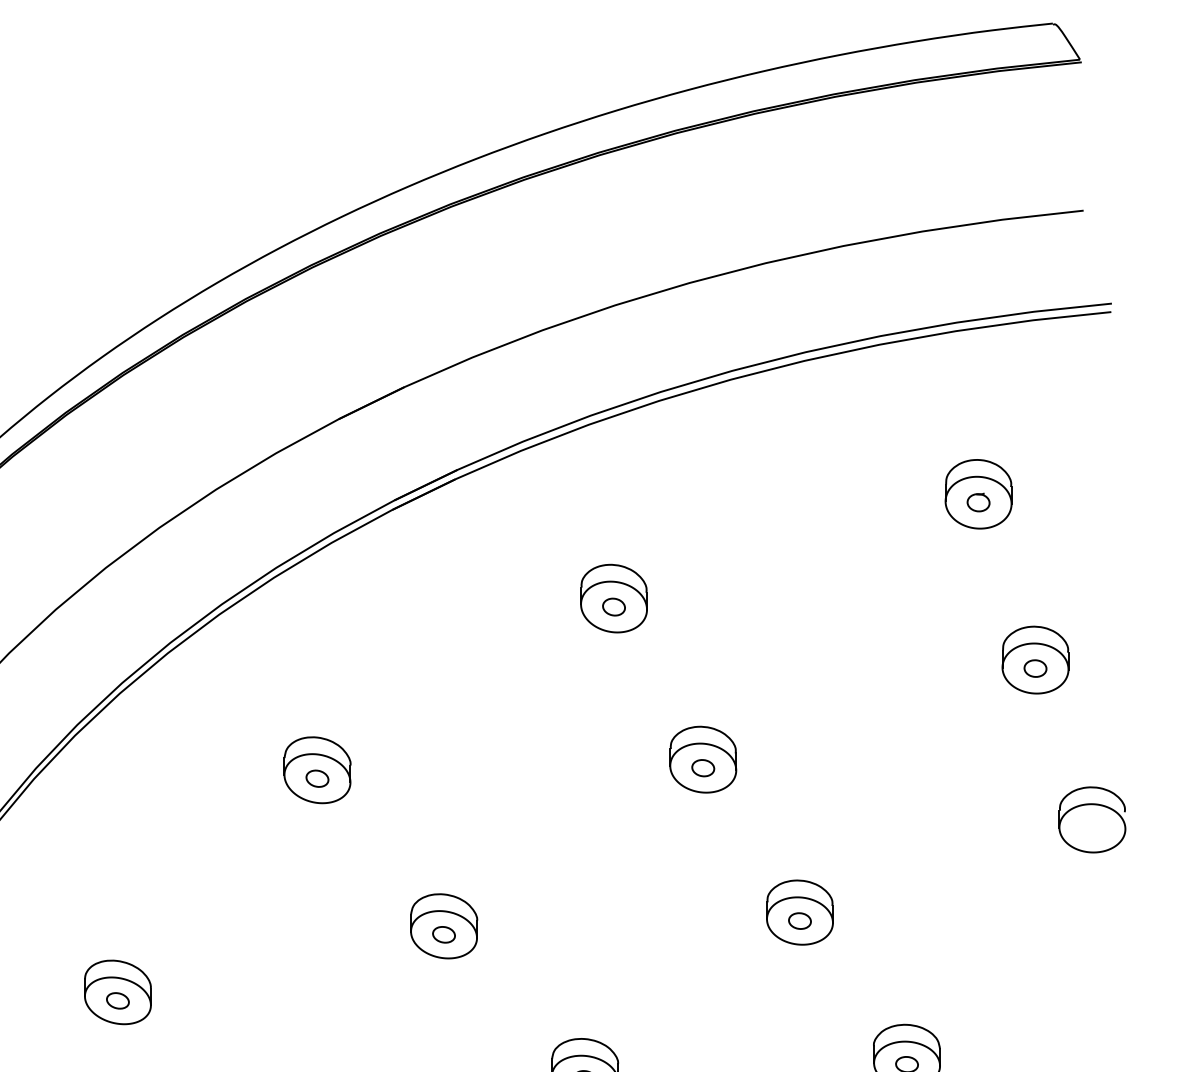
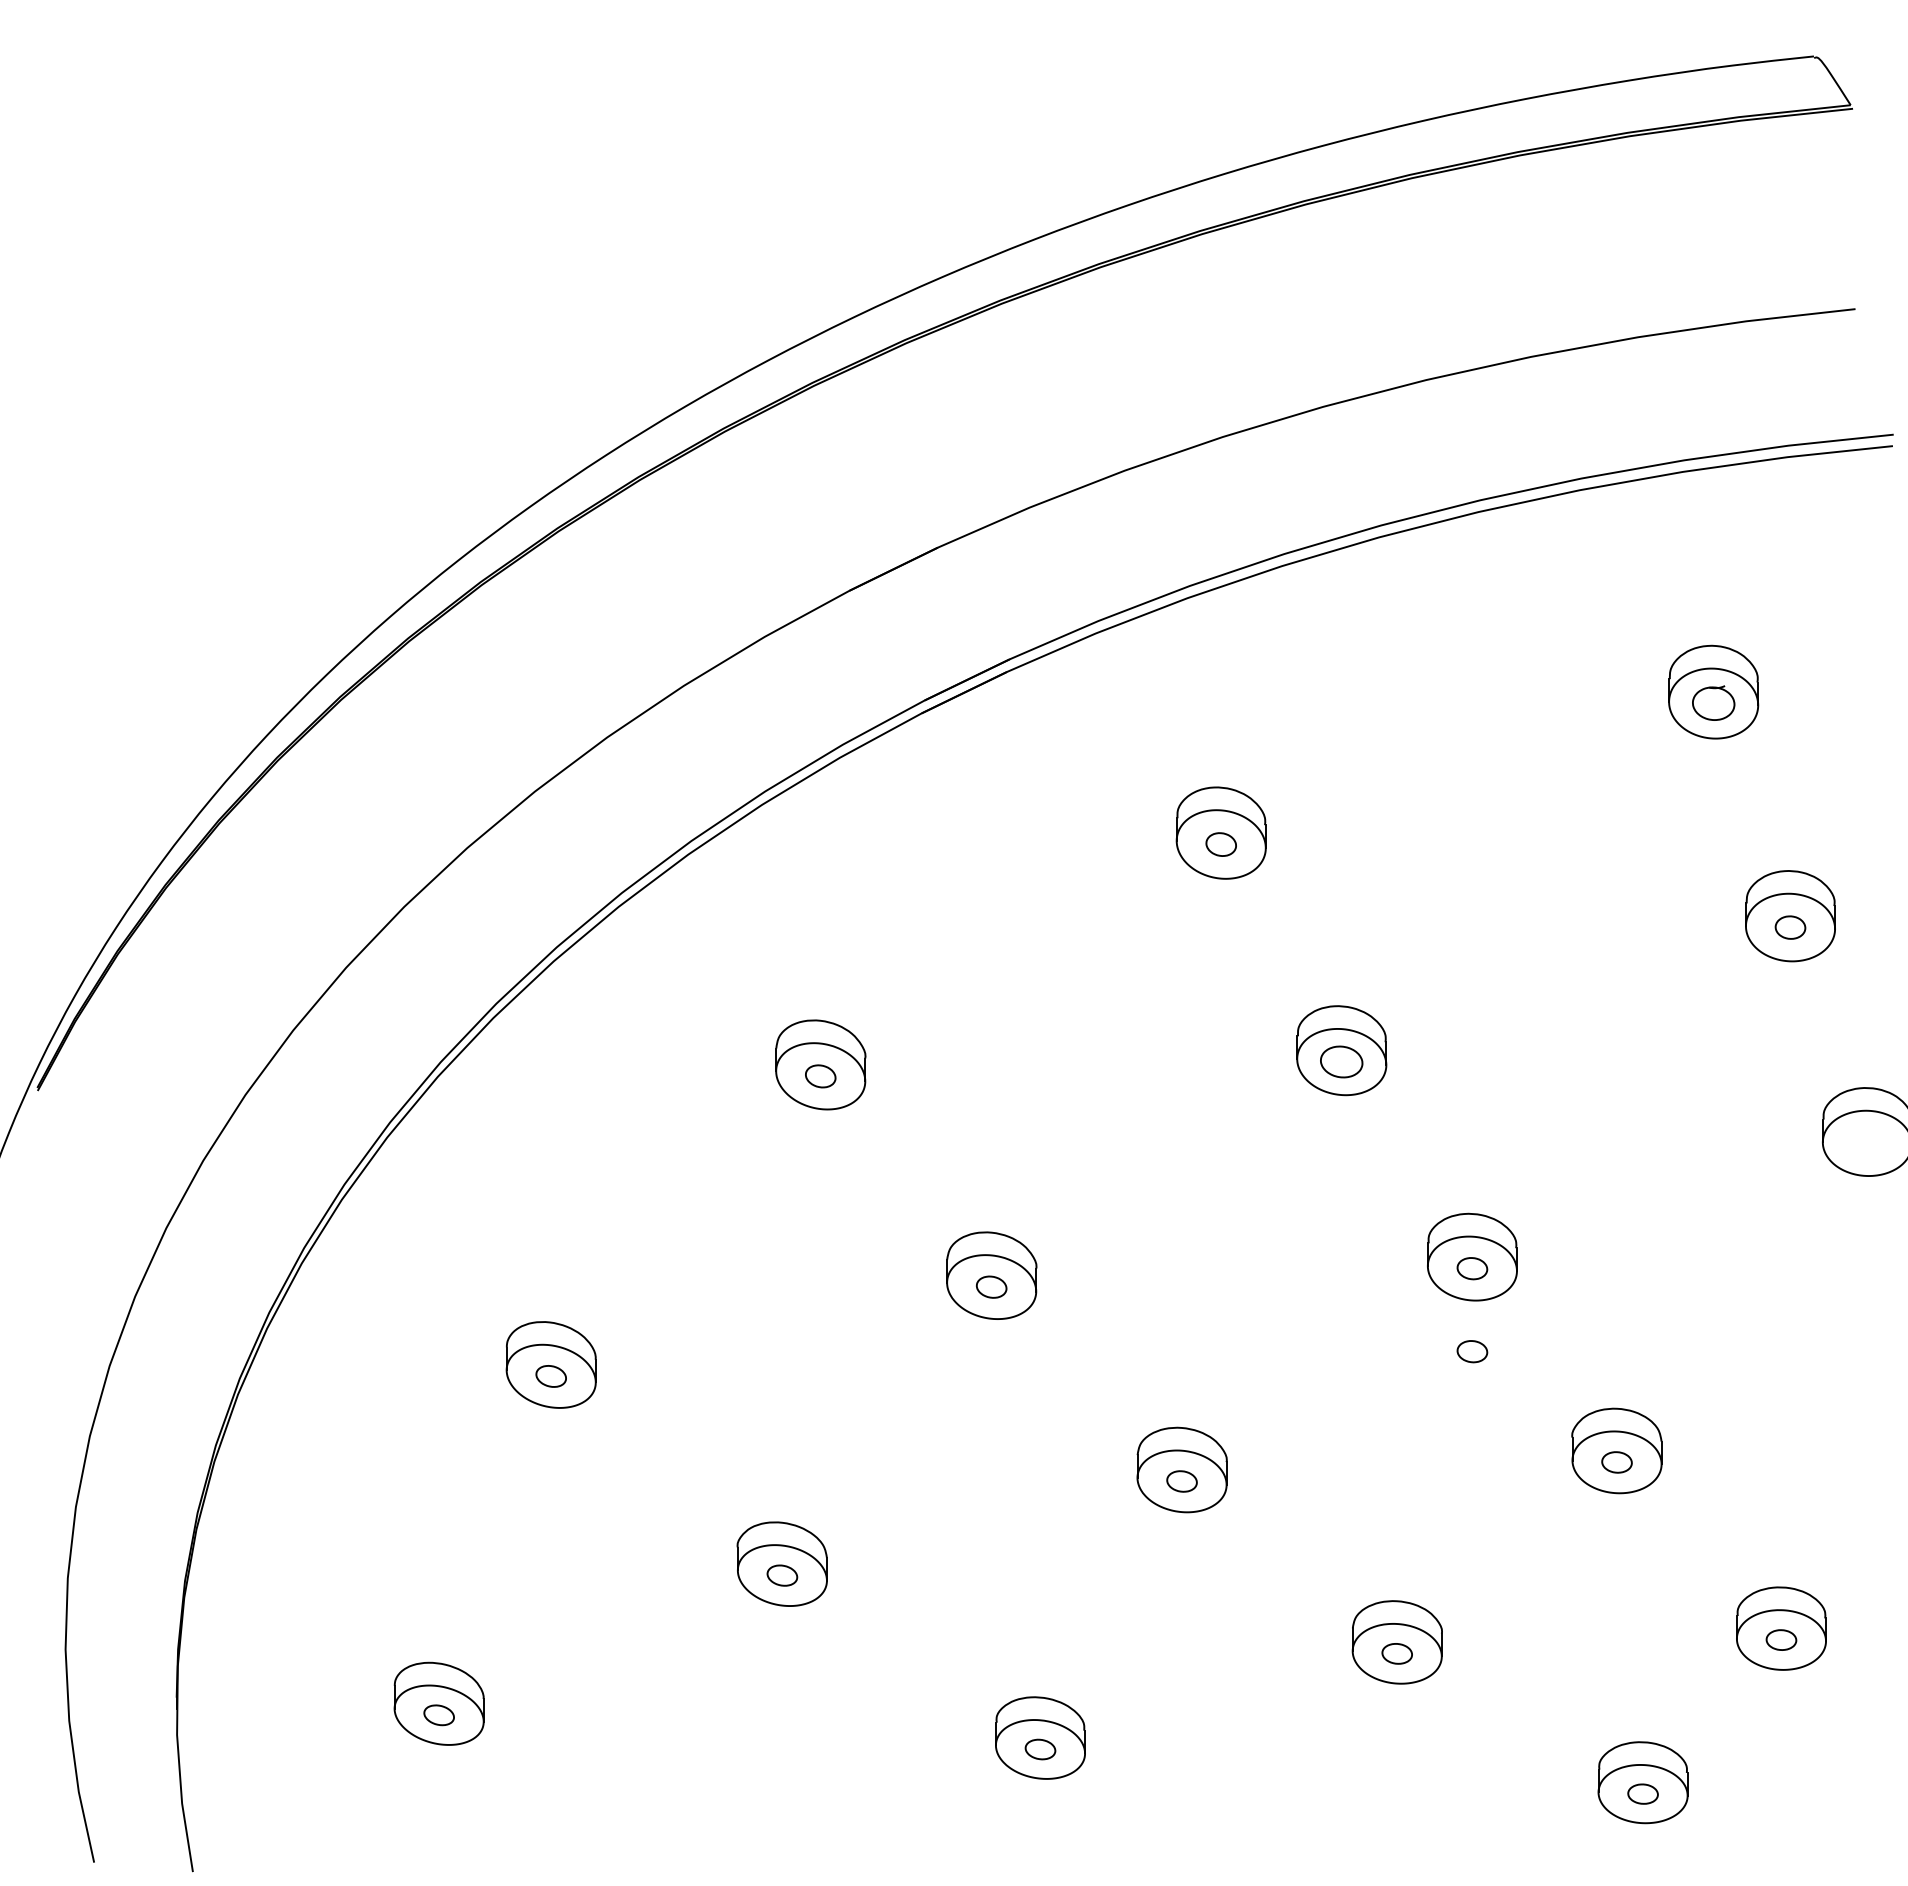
part: (978, 502) -> (1713, 703), size x1.4
part: (703, 768) -> (1341, 1062), size x1.4
part: (800, 982) -> (1472, 1351), added

